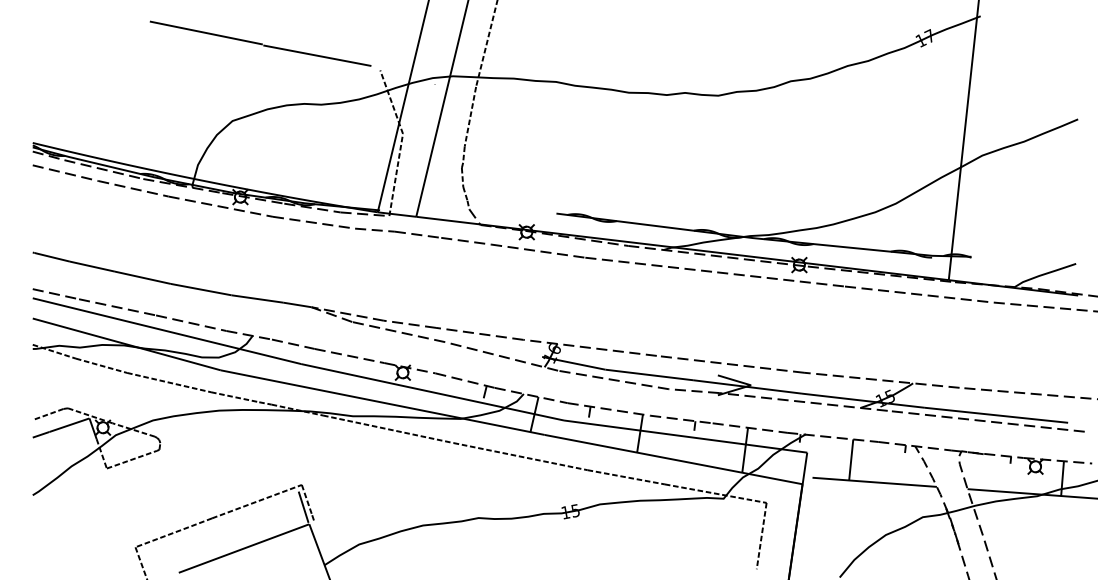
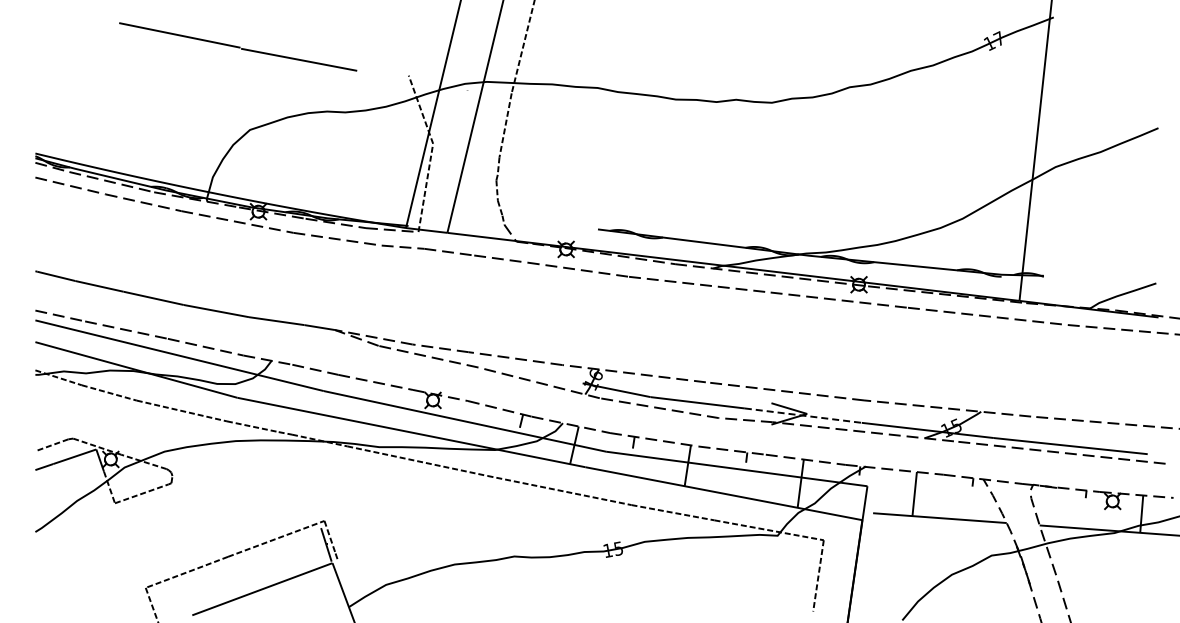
part: (260, 43) -> (238, 46), moved
line: (747, 386) -> (803, 415), solid -> dashed

